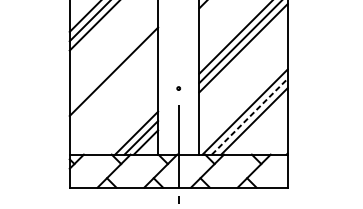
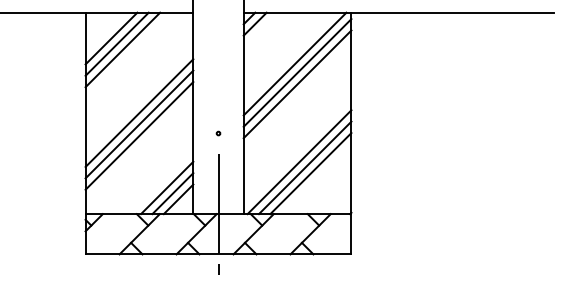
line: (113, 81) -> (139, 124), added
line: (113, 90) -> (139, 135), added
line: (250, 116) -> (305, 167), dashed -> solid

